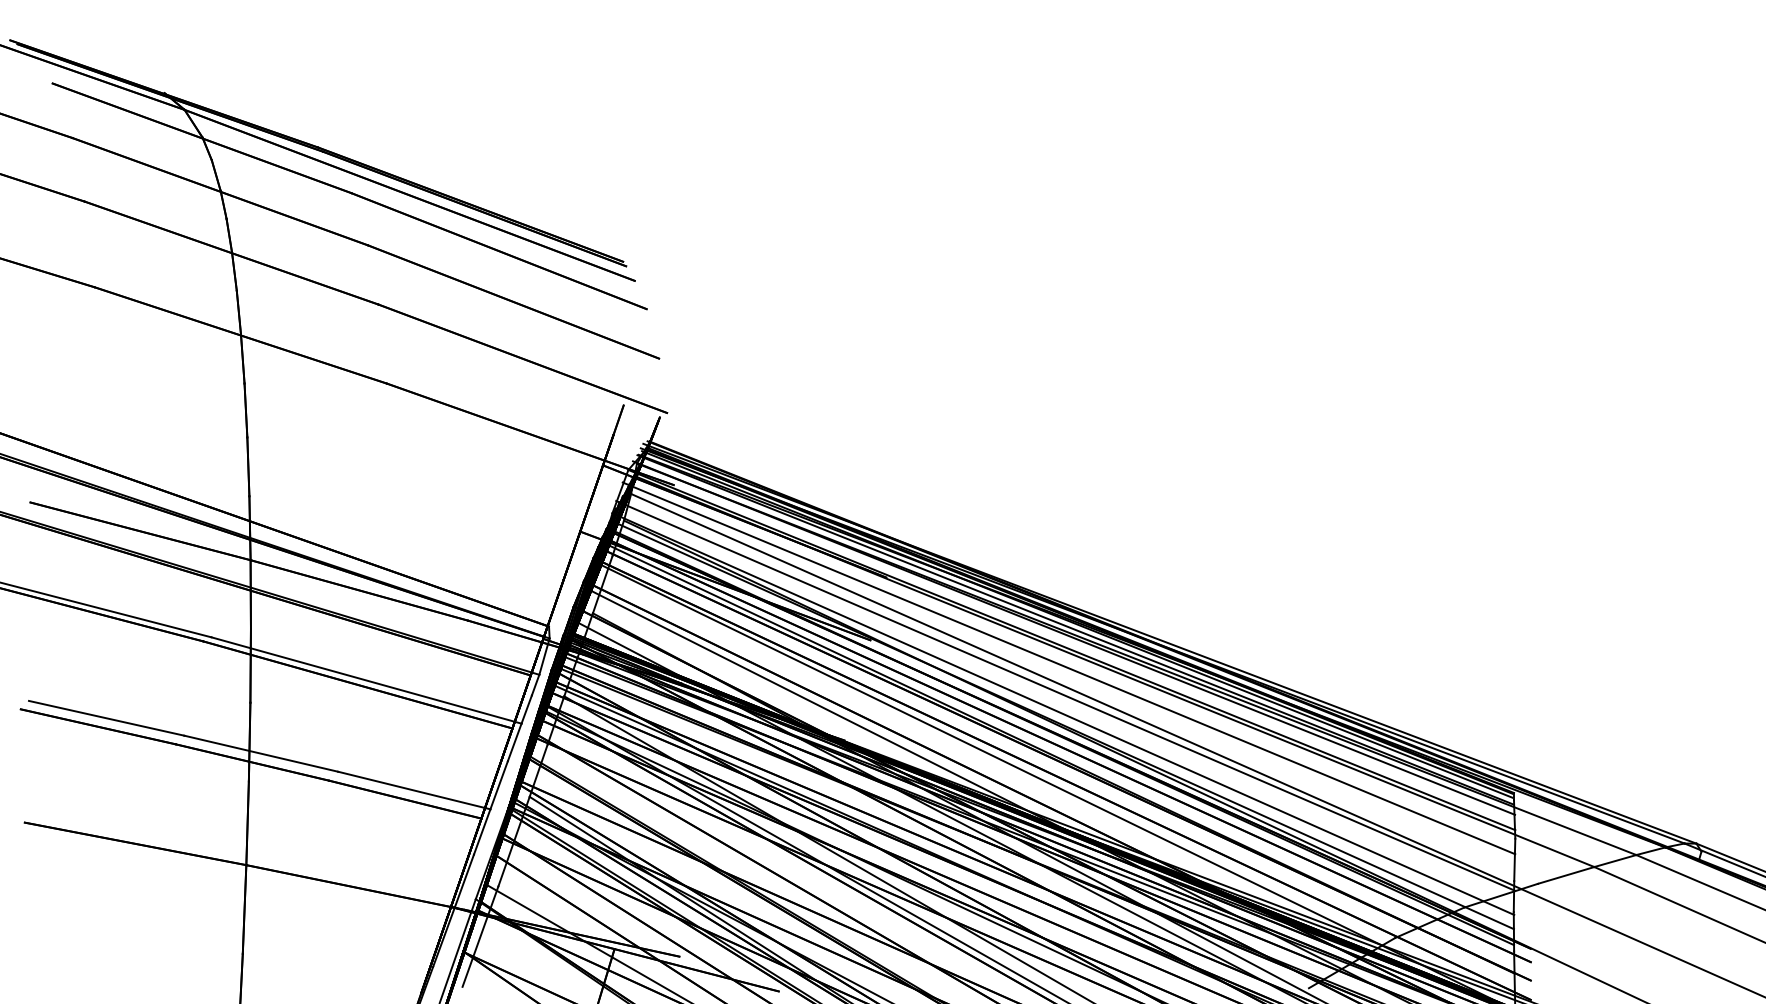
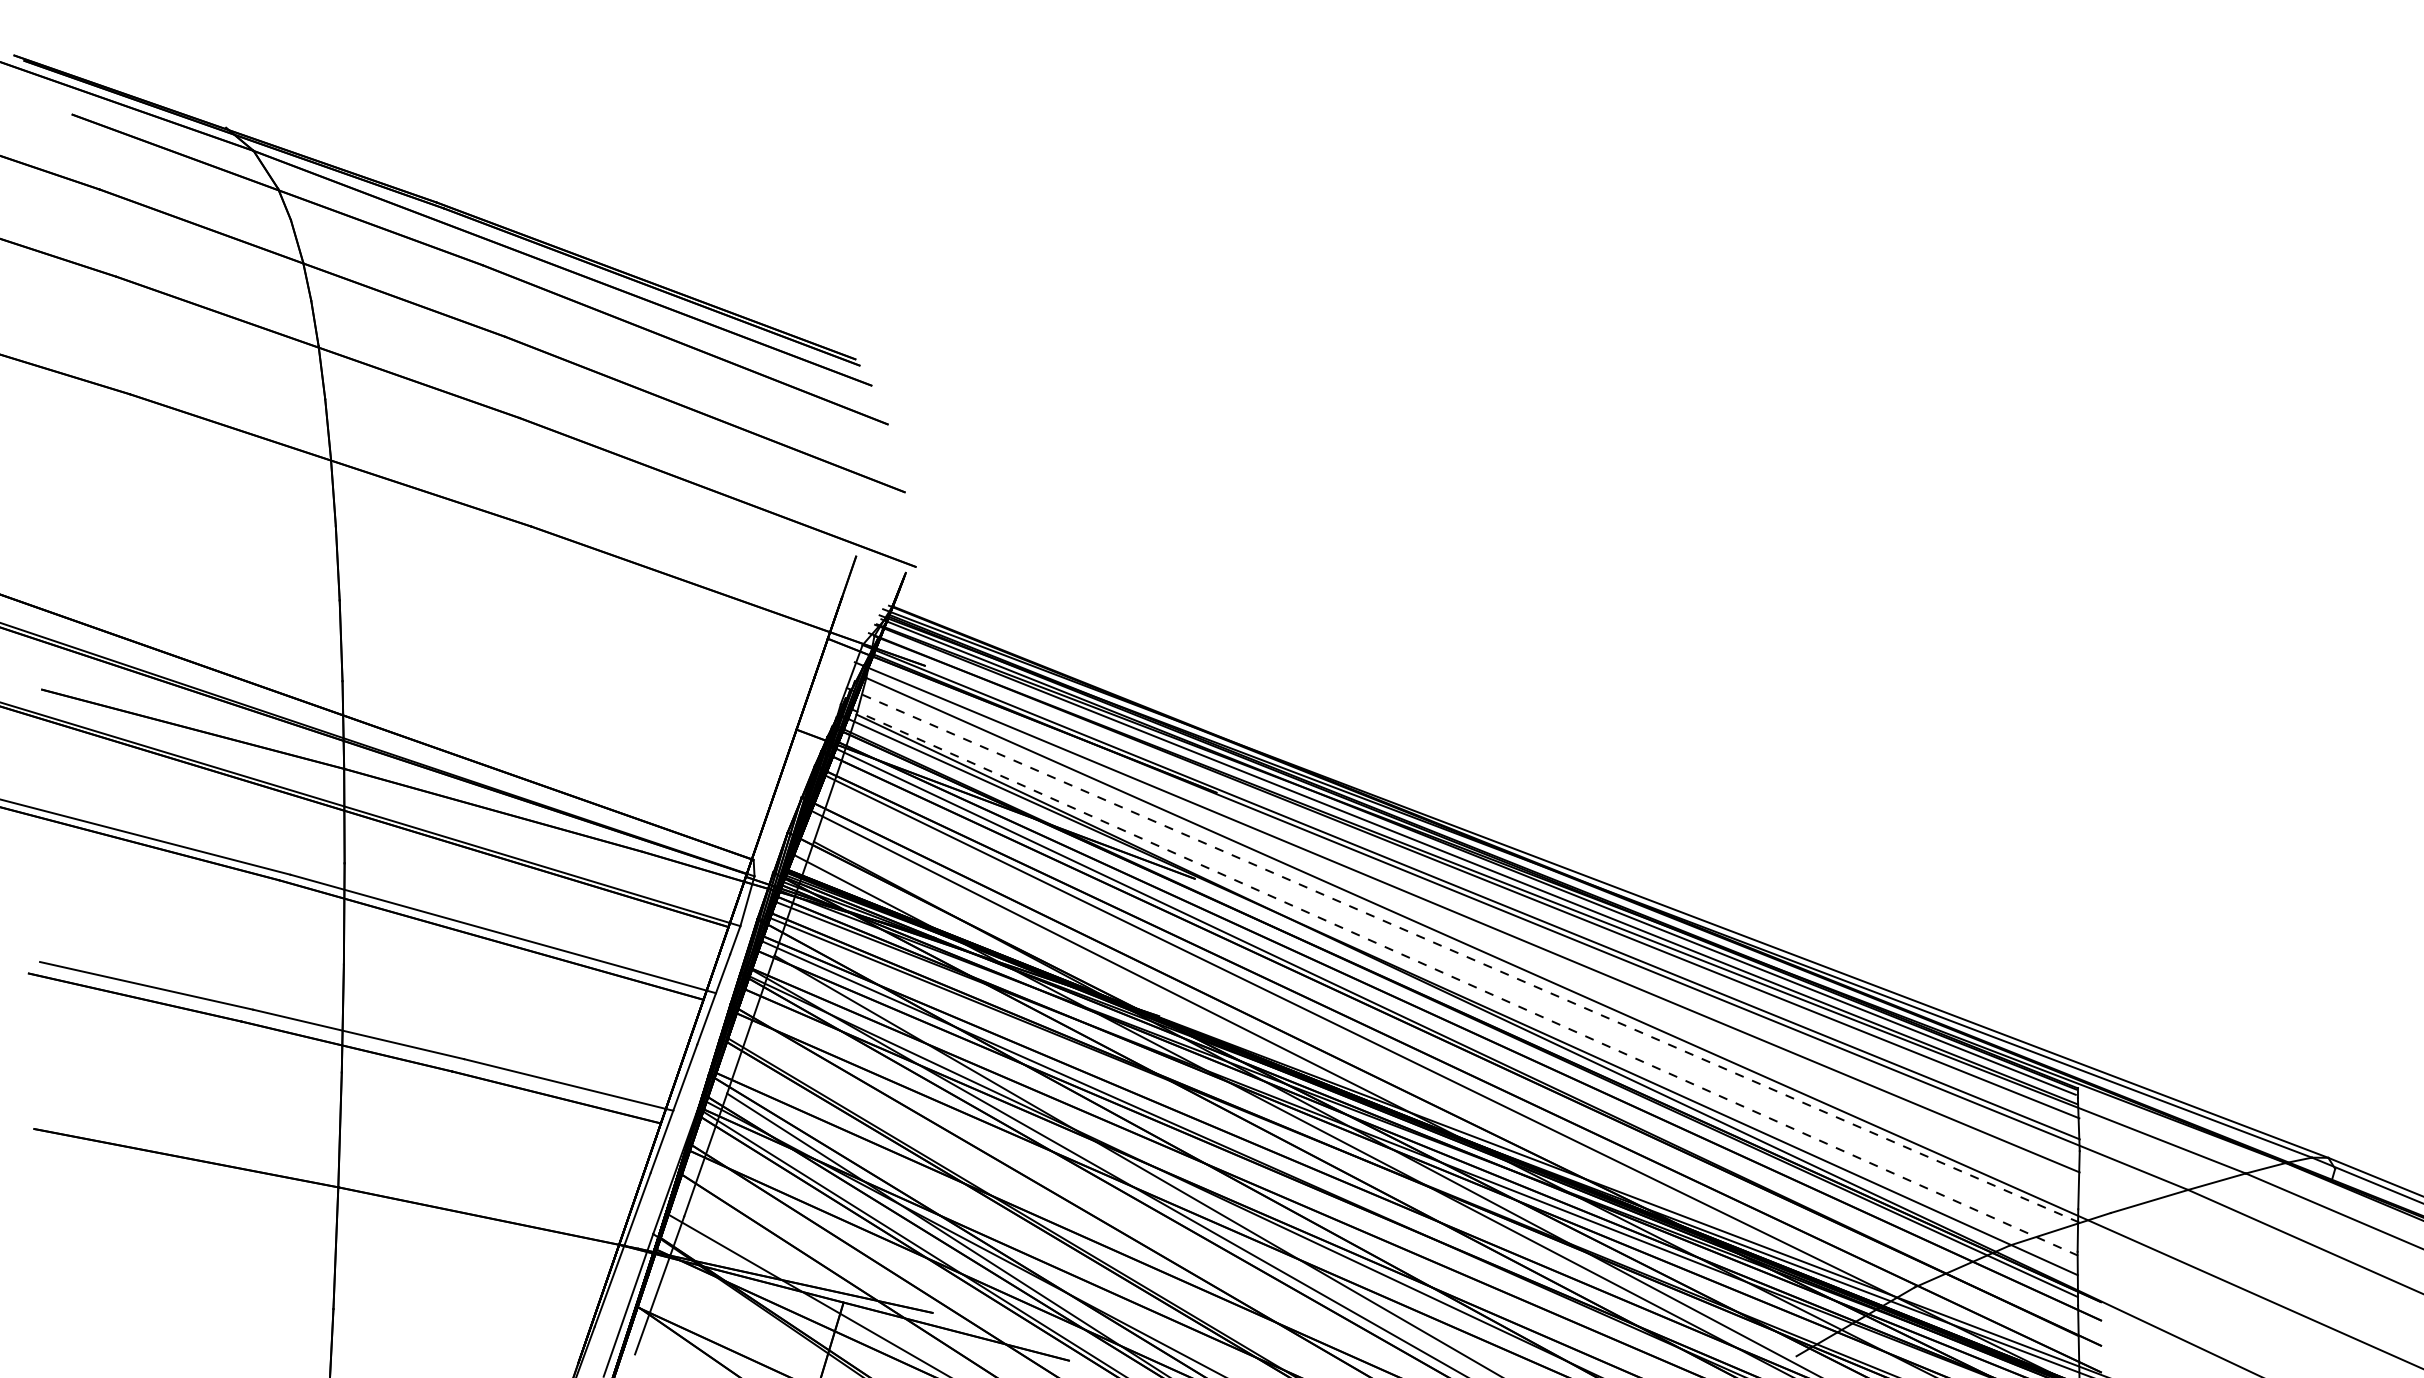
line: (1065, 695) -> (1462, 954), solid -> dashed
line: (1063, 713) -> (1459, 979), solid -> dashed

